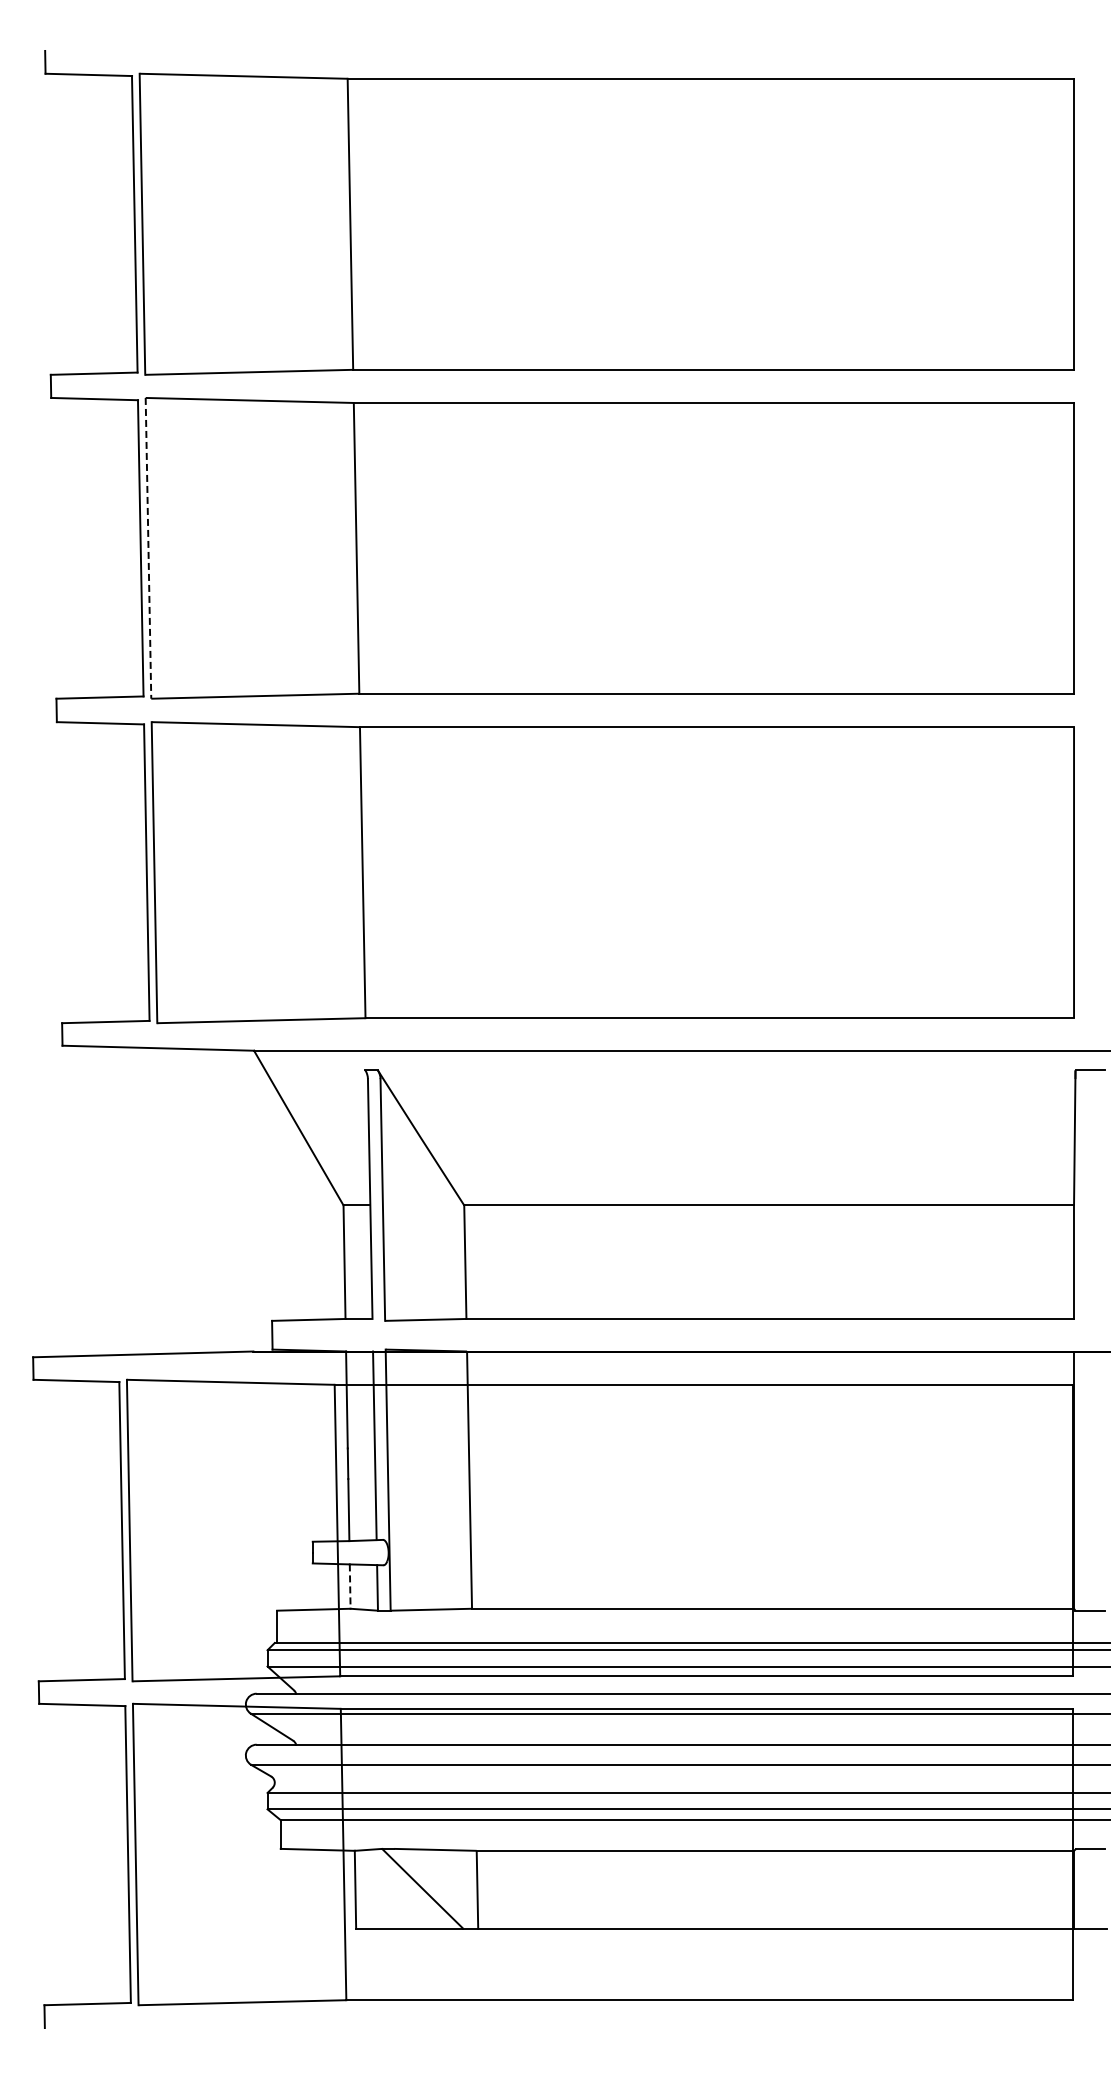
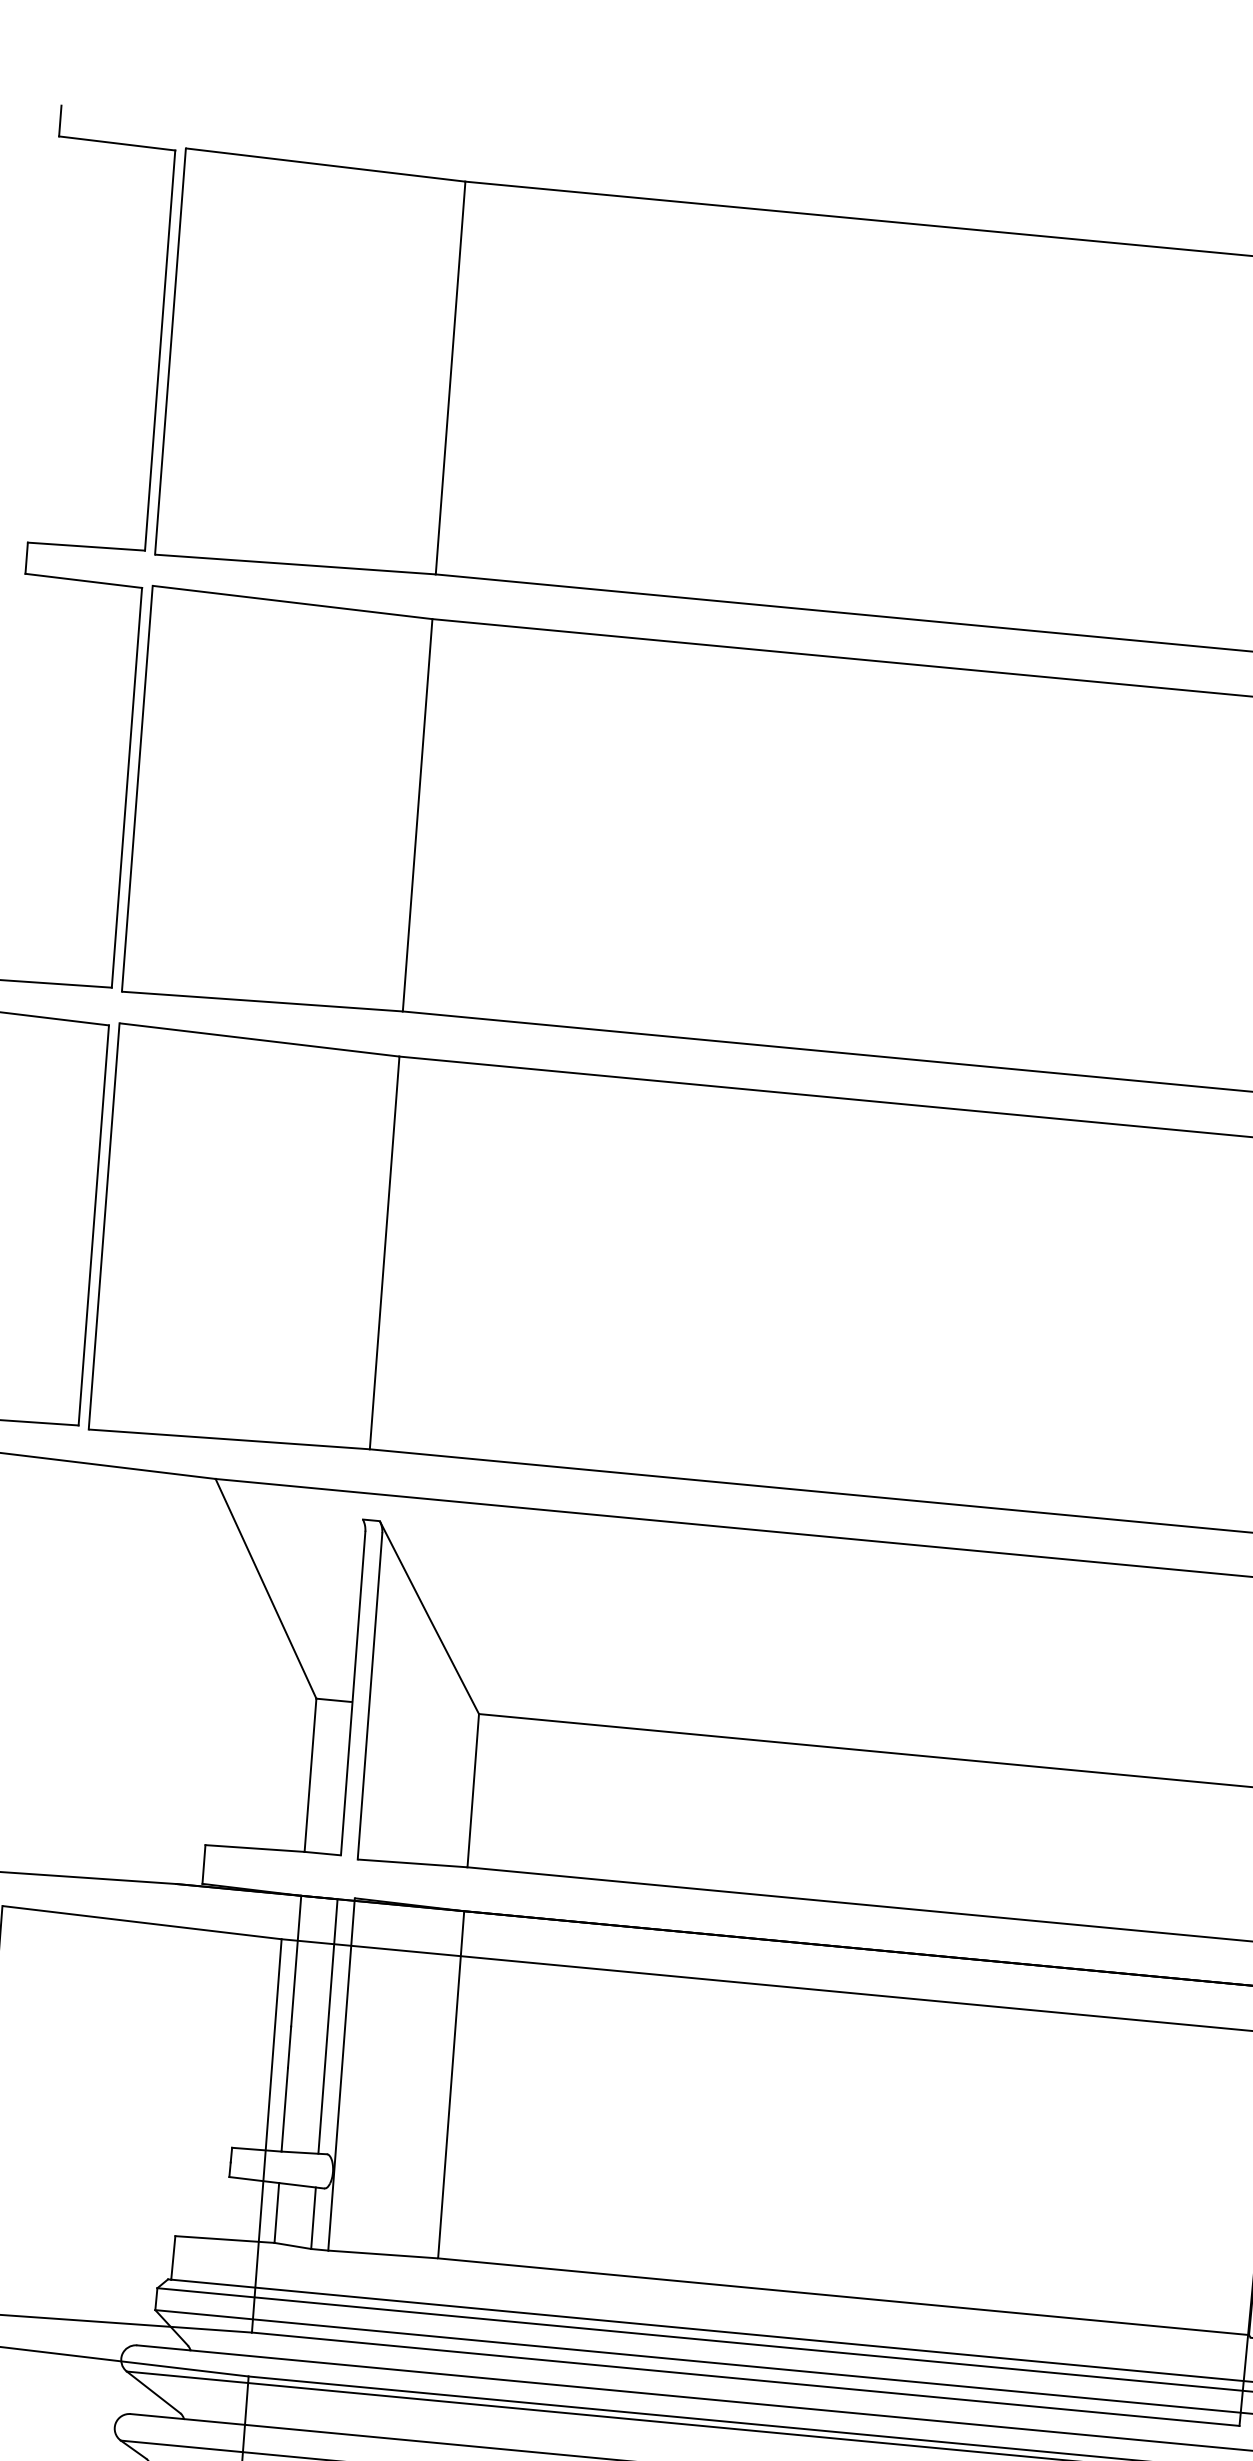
line: (148, 548) -> (137, 789), dashed -> solid
line: (350, 1587) -> (277, 2214), dashed -> solid

